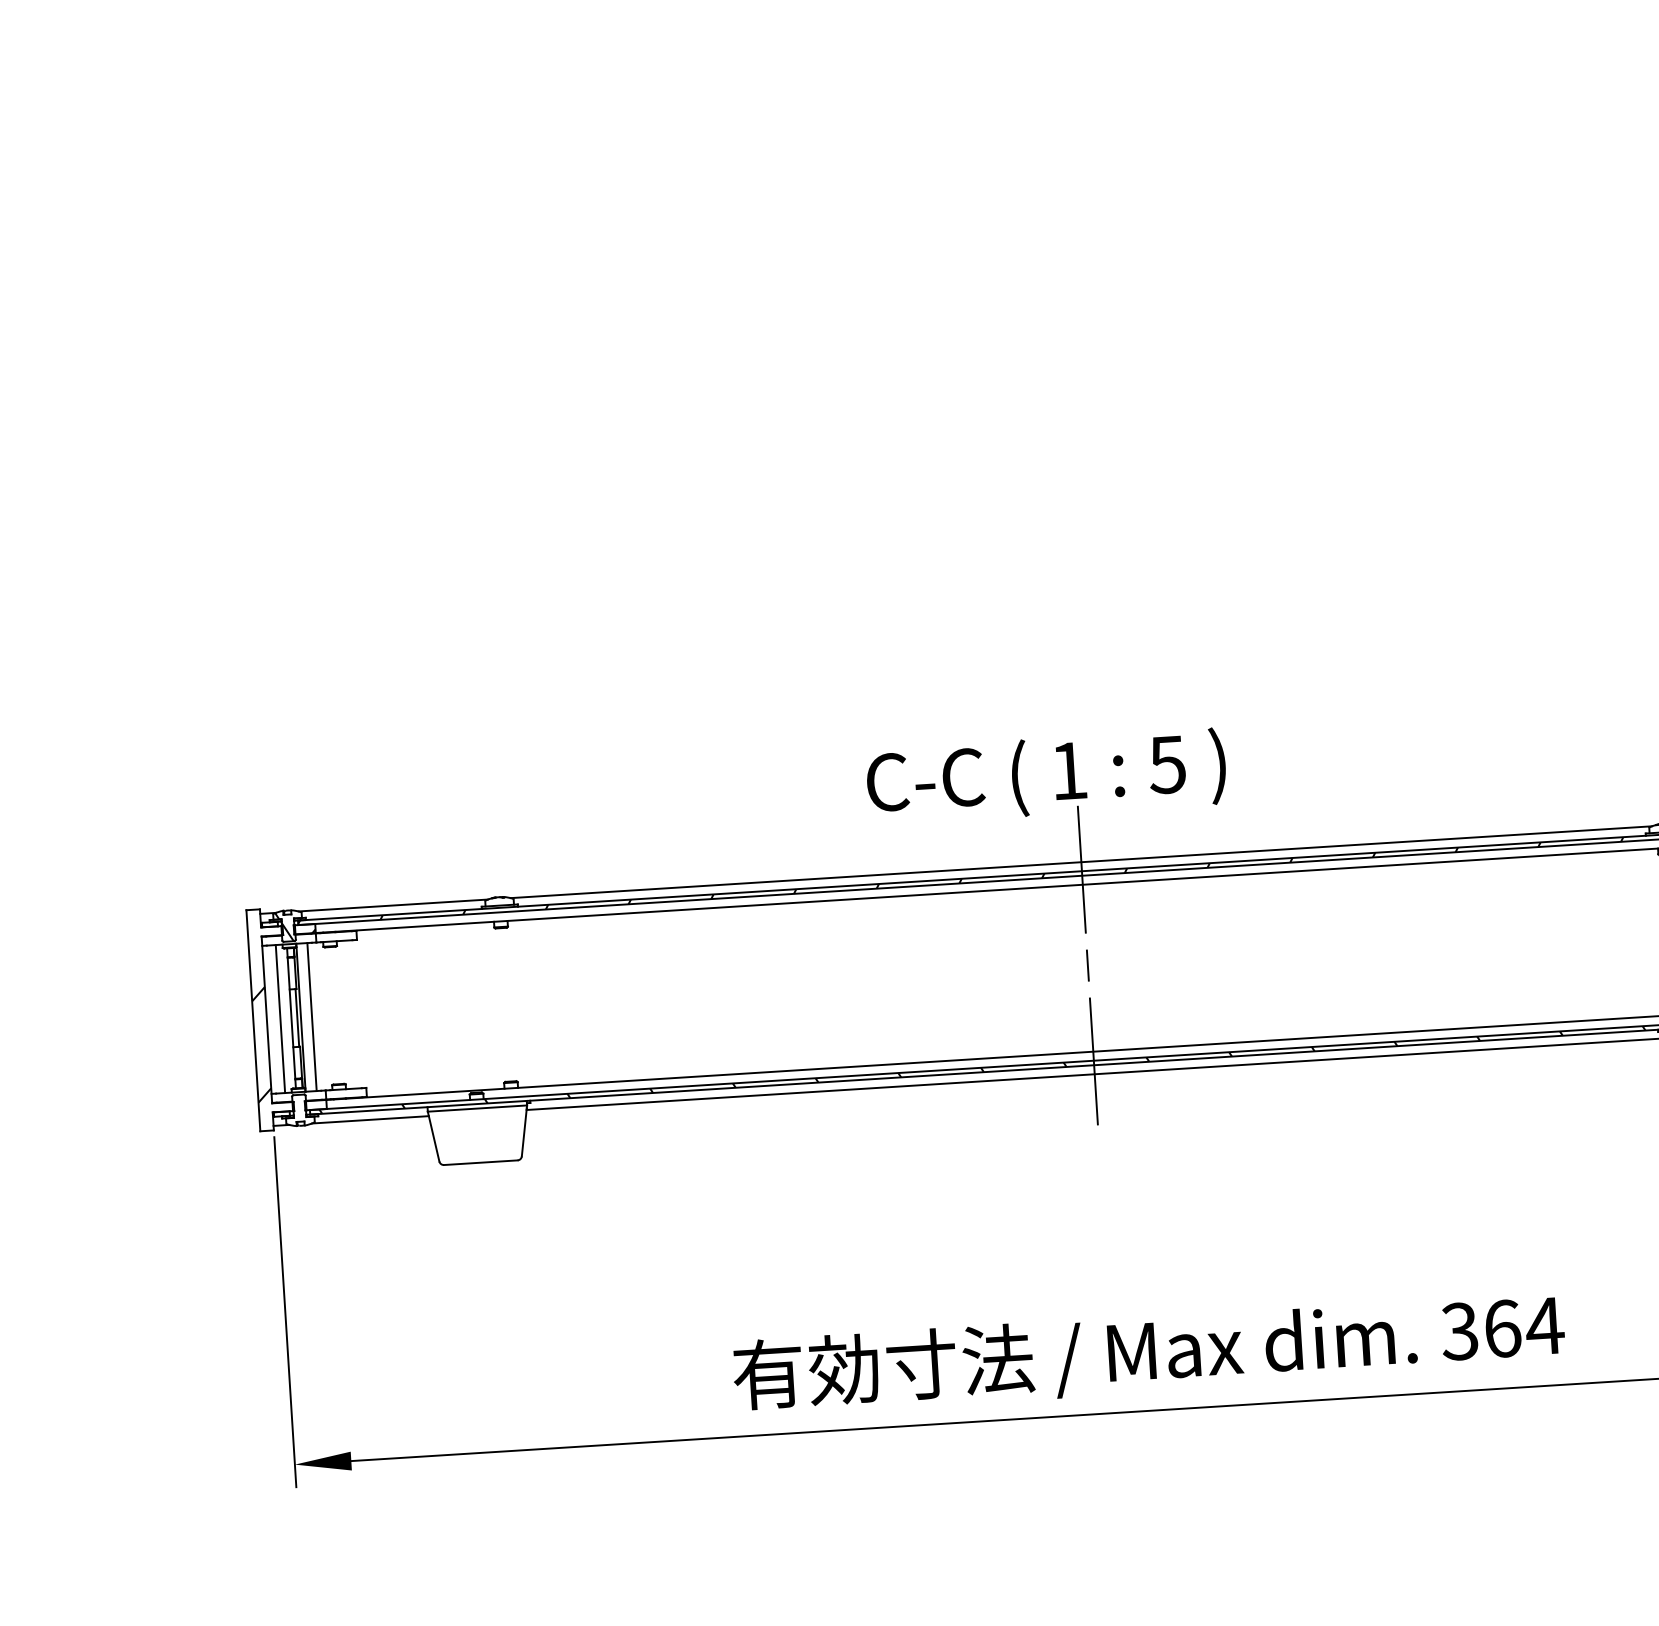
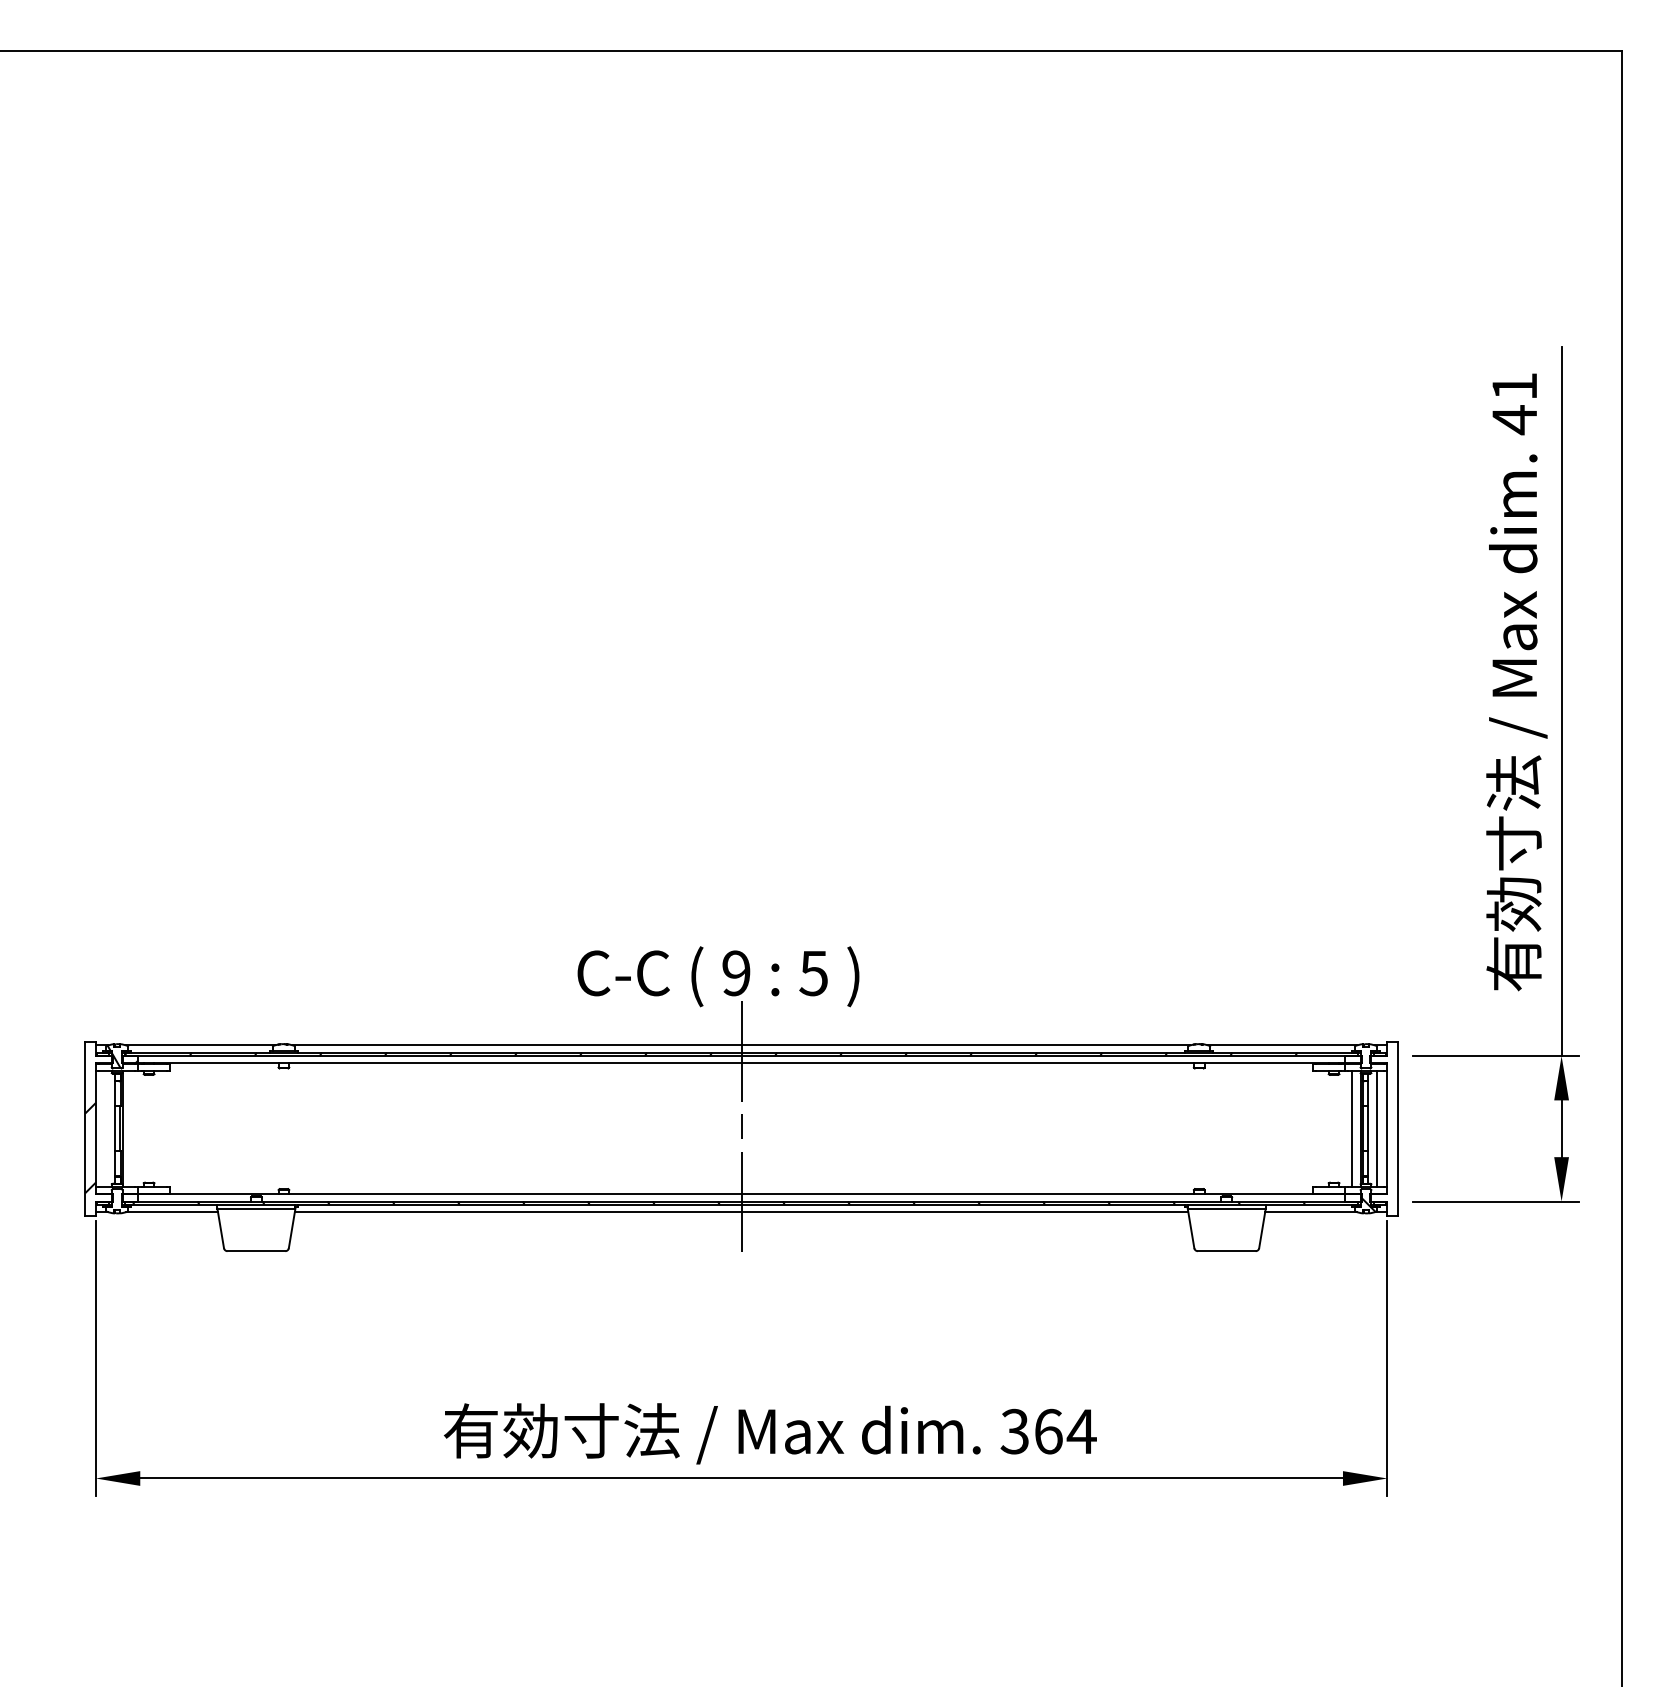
text: (1069, 771) -> (736, 973), 1 -> 9
line: (312, 1016) -> (131, 1128), removed
line: (280, 1018) -> (106, 1128), removed

